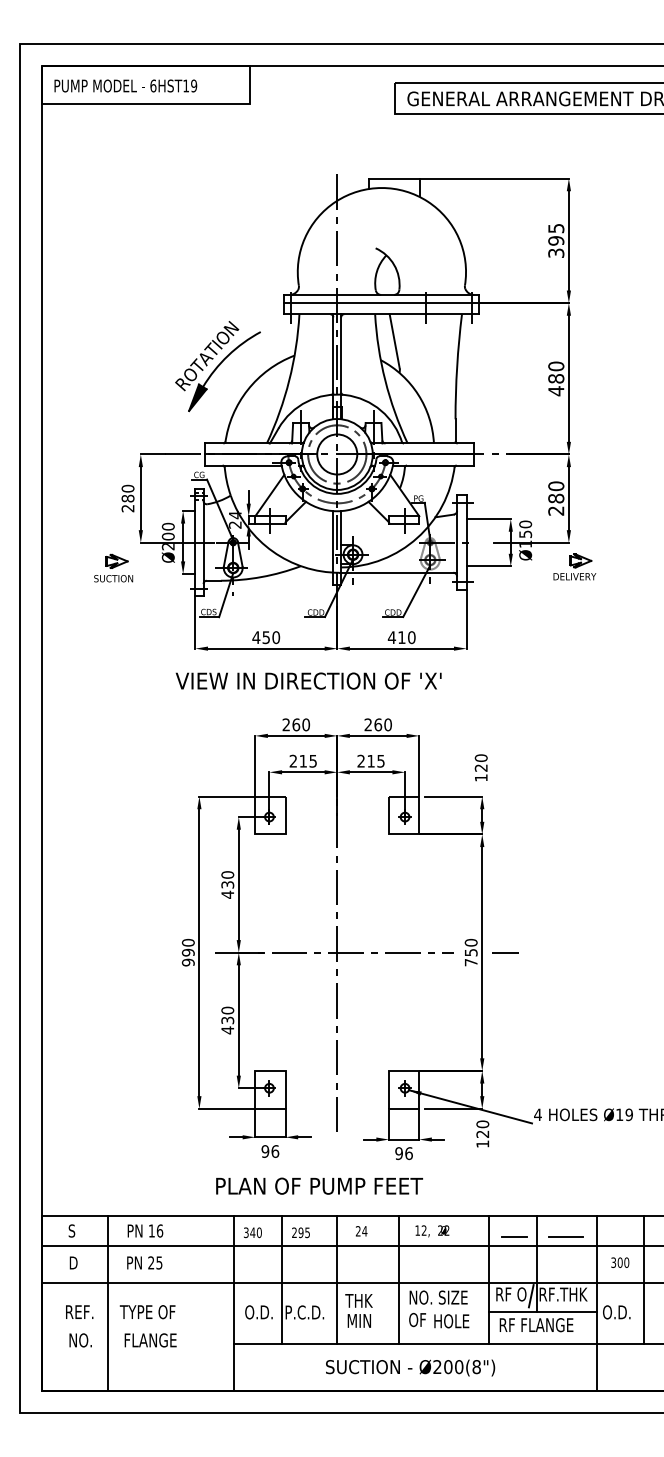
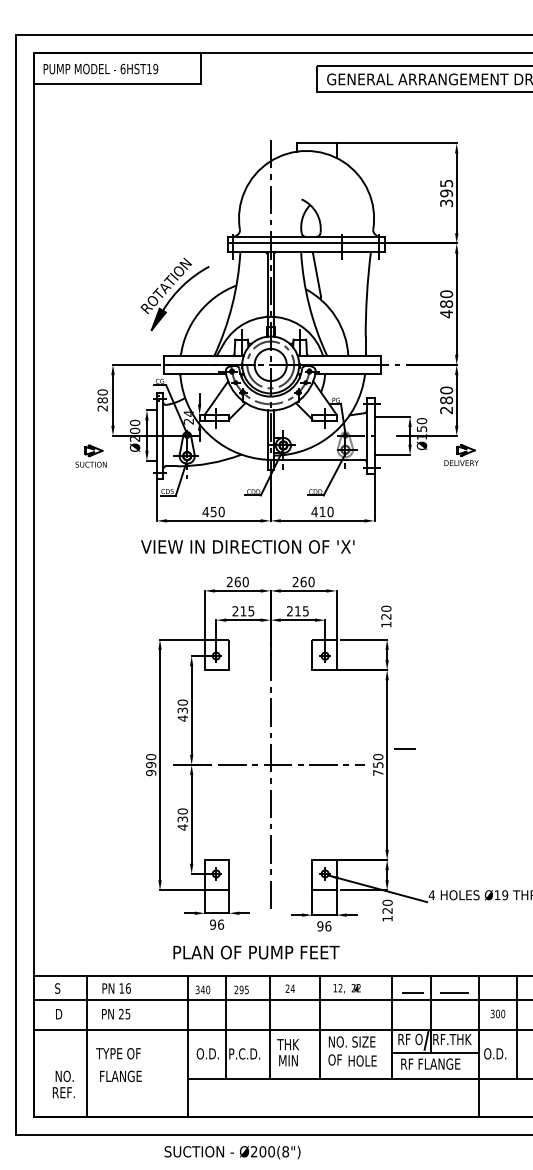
line: (505, 952) -> (404, 748), moved
text: (79, 1311) -> (63, 1092), moved
text: (410, 1367) -> (232, 1152), moved

